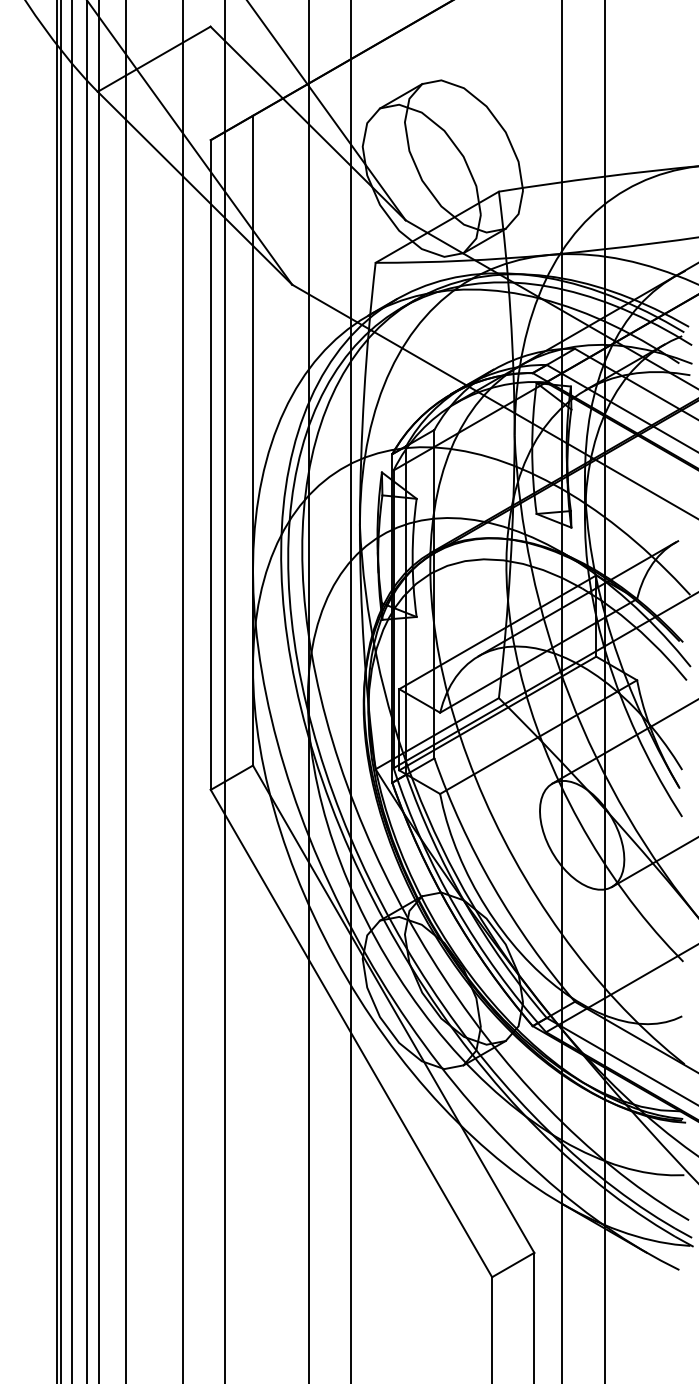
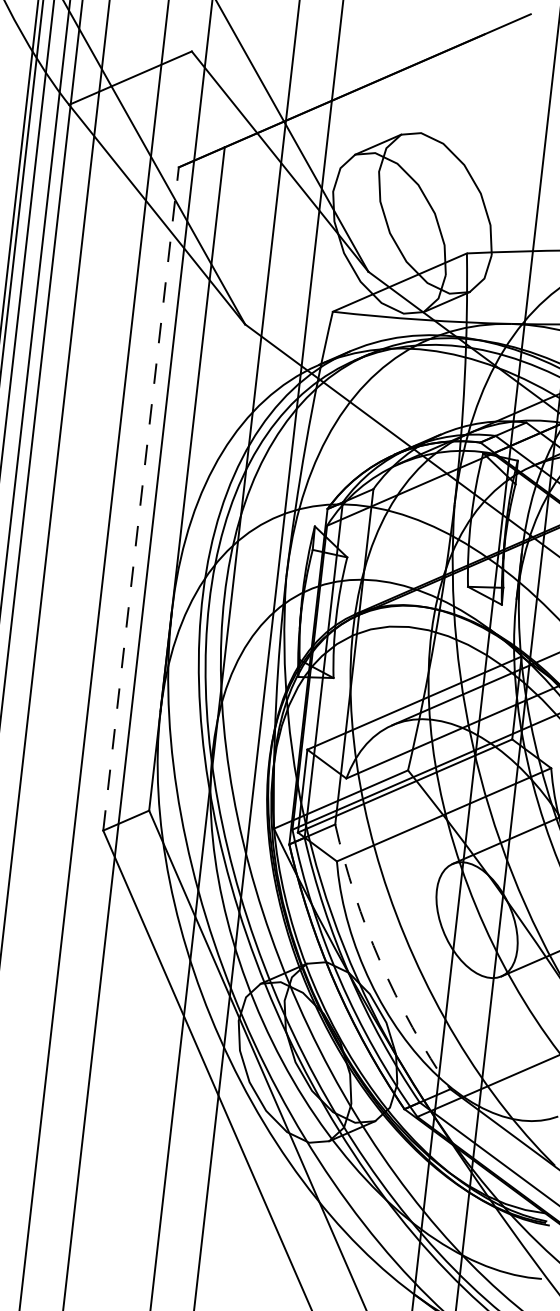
line: (210, 465) -> (140, 499), solid -> dashed
arc: (493, 886) -> (380, 962), solid -> dashed

